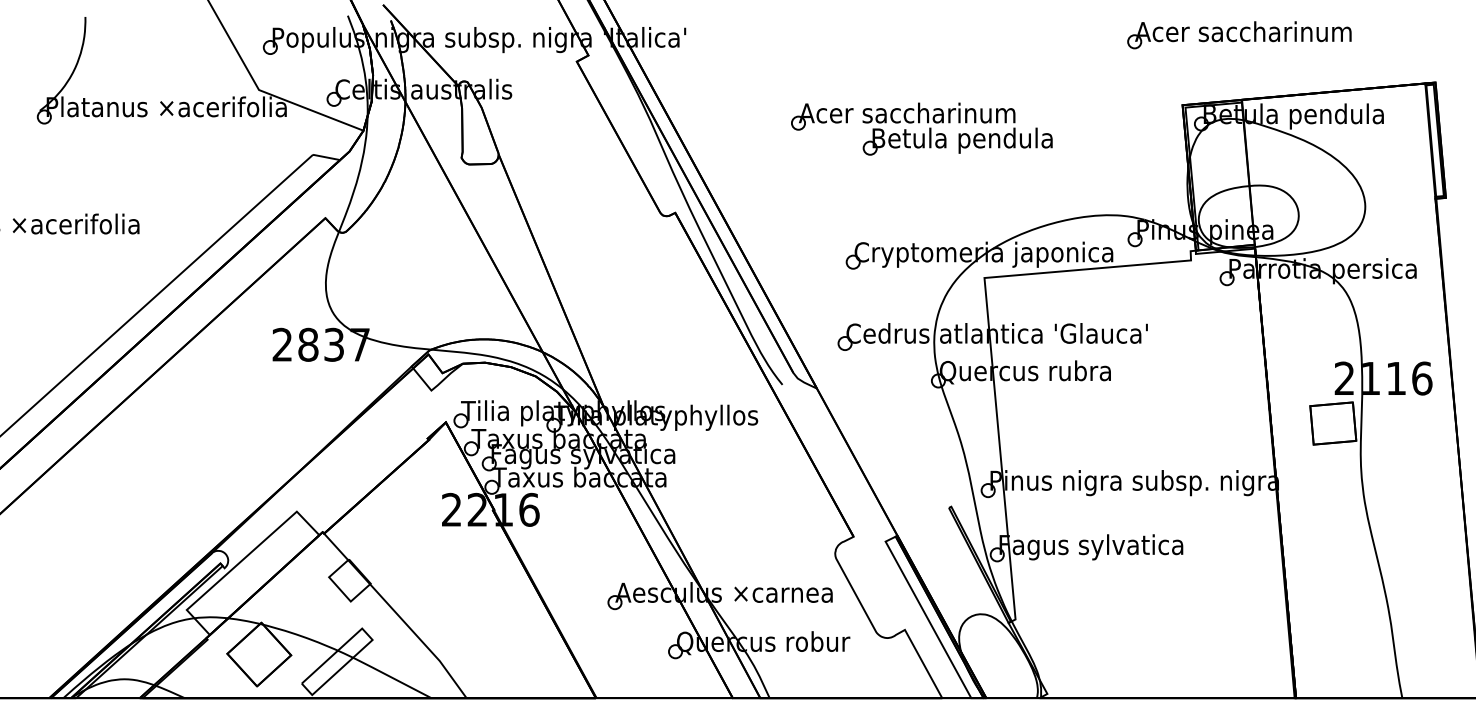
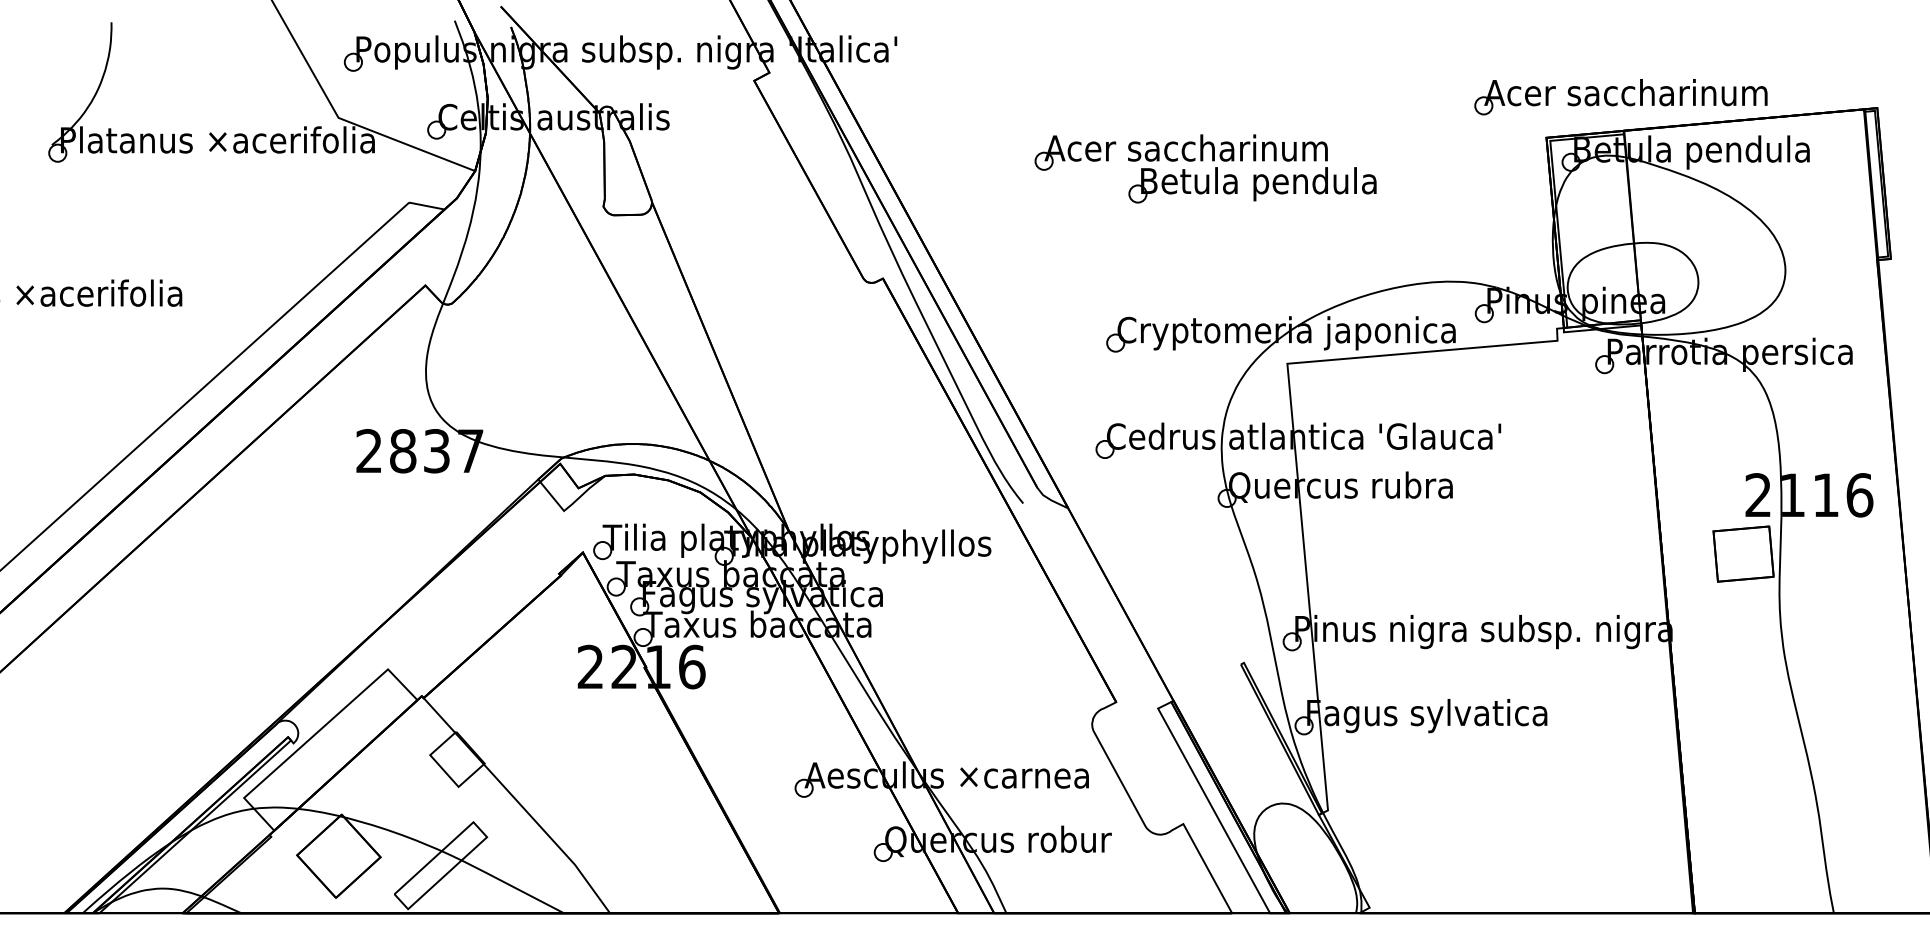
part: (1239, 35) -> (1620, 97), moved

